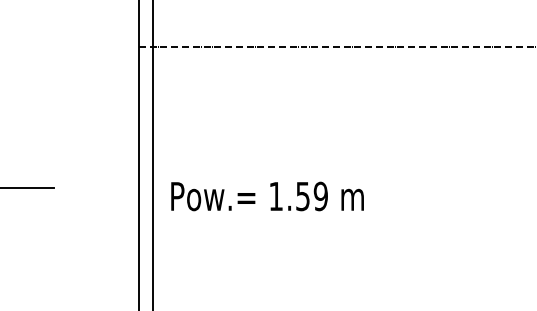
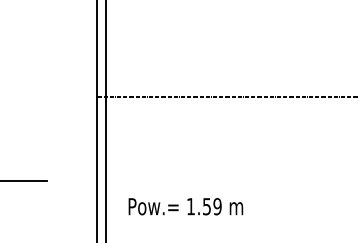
text: (266, 196) -> (185, 206), moved

